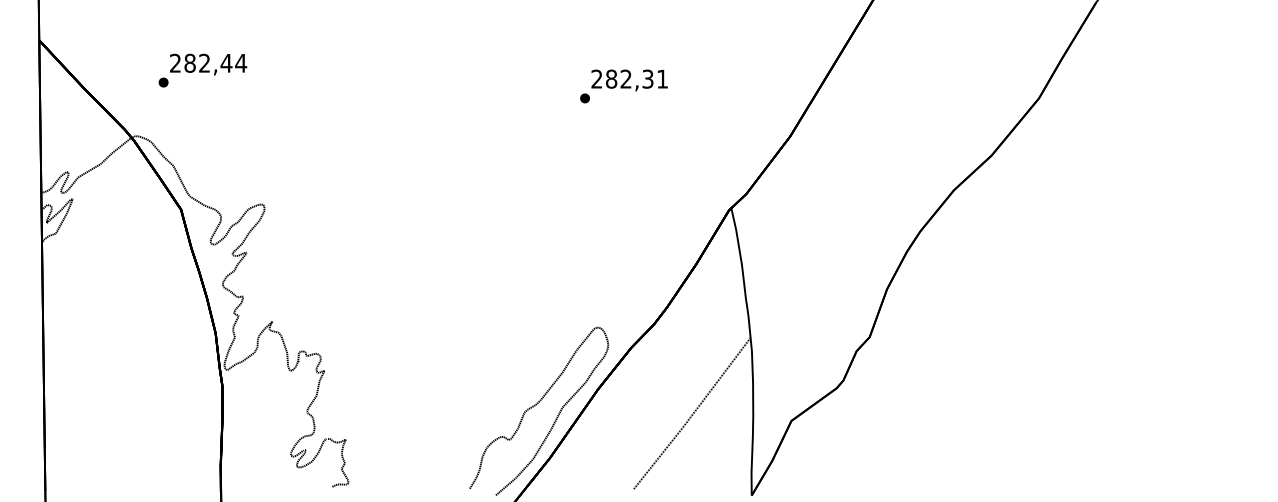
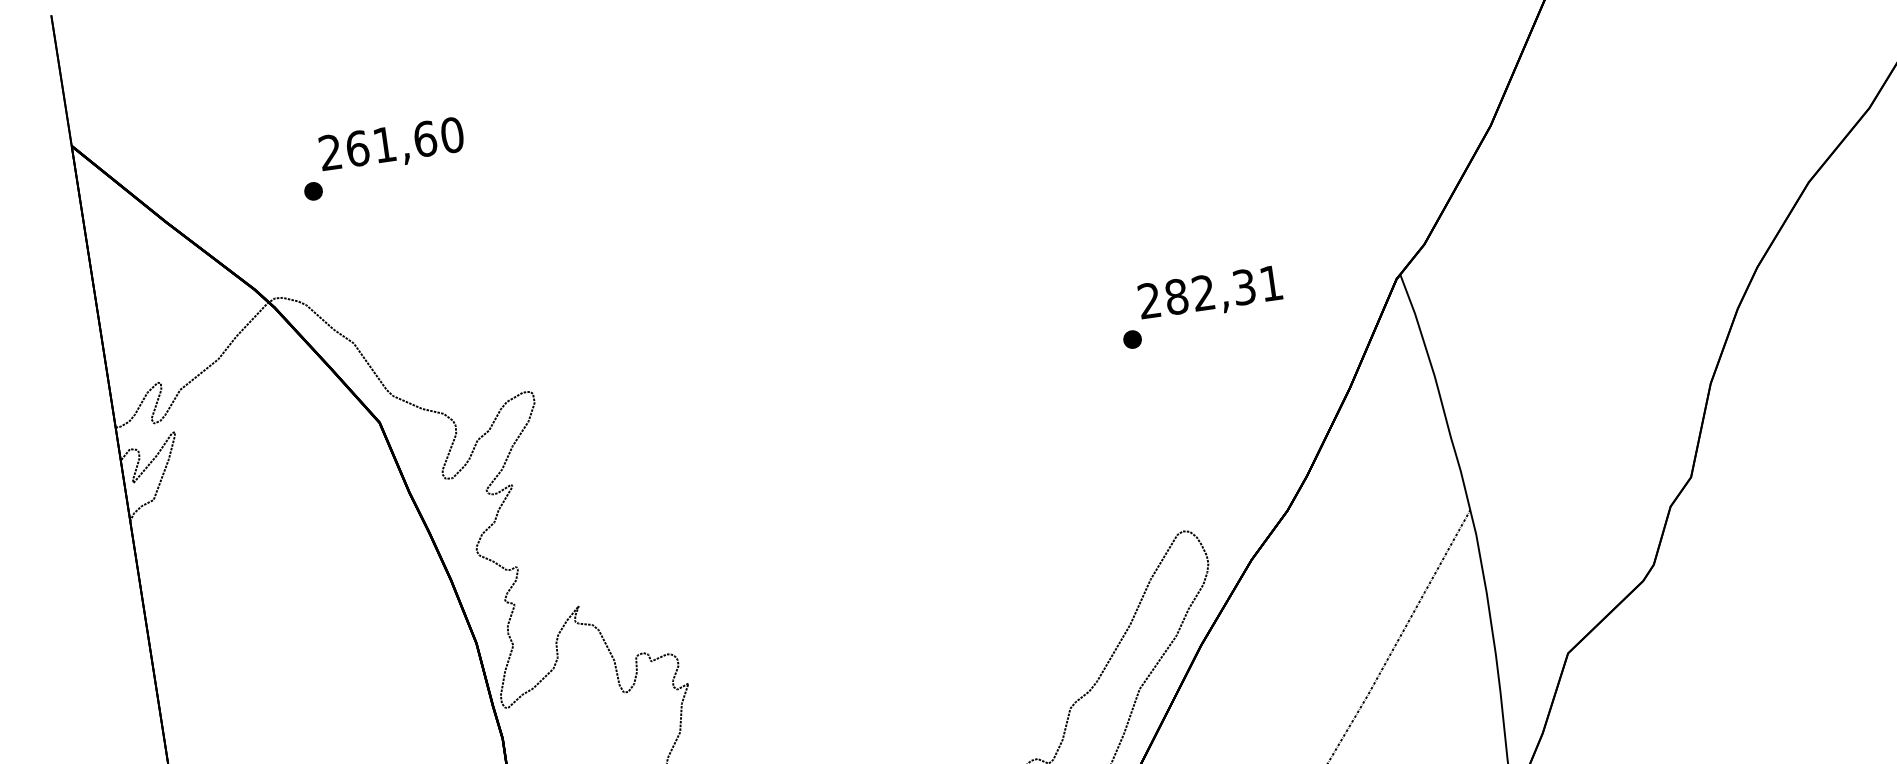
text: (215, 62) -> (404, 140), 282,44 -> 261,60
text: (623, 86) -> (1200, 307), moved

